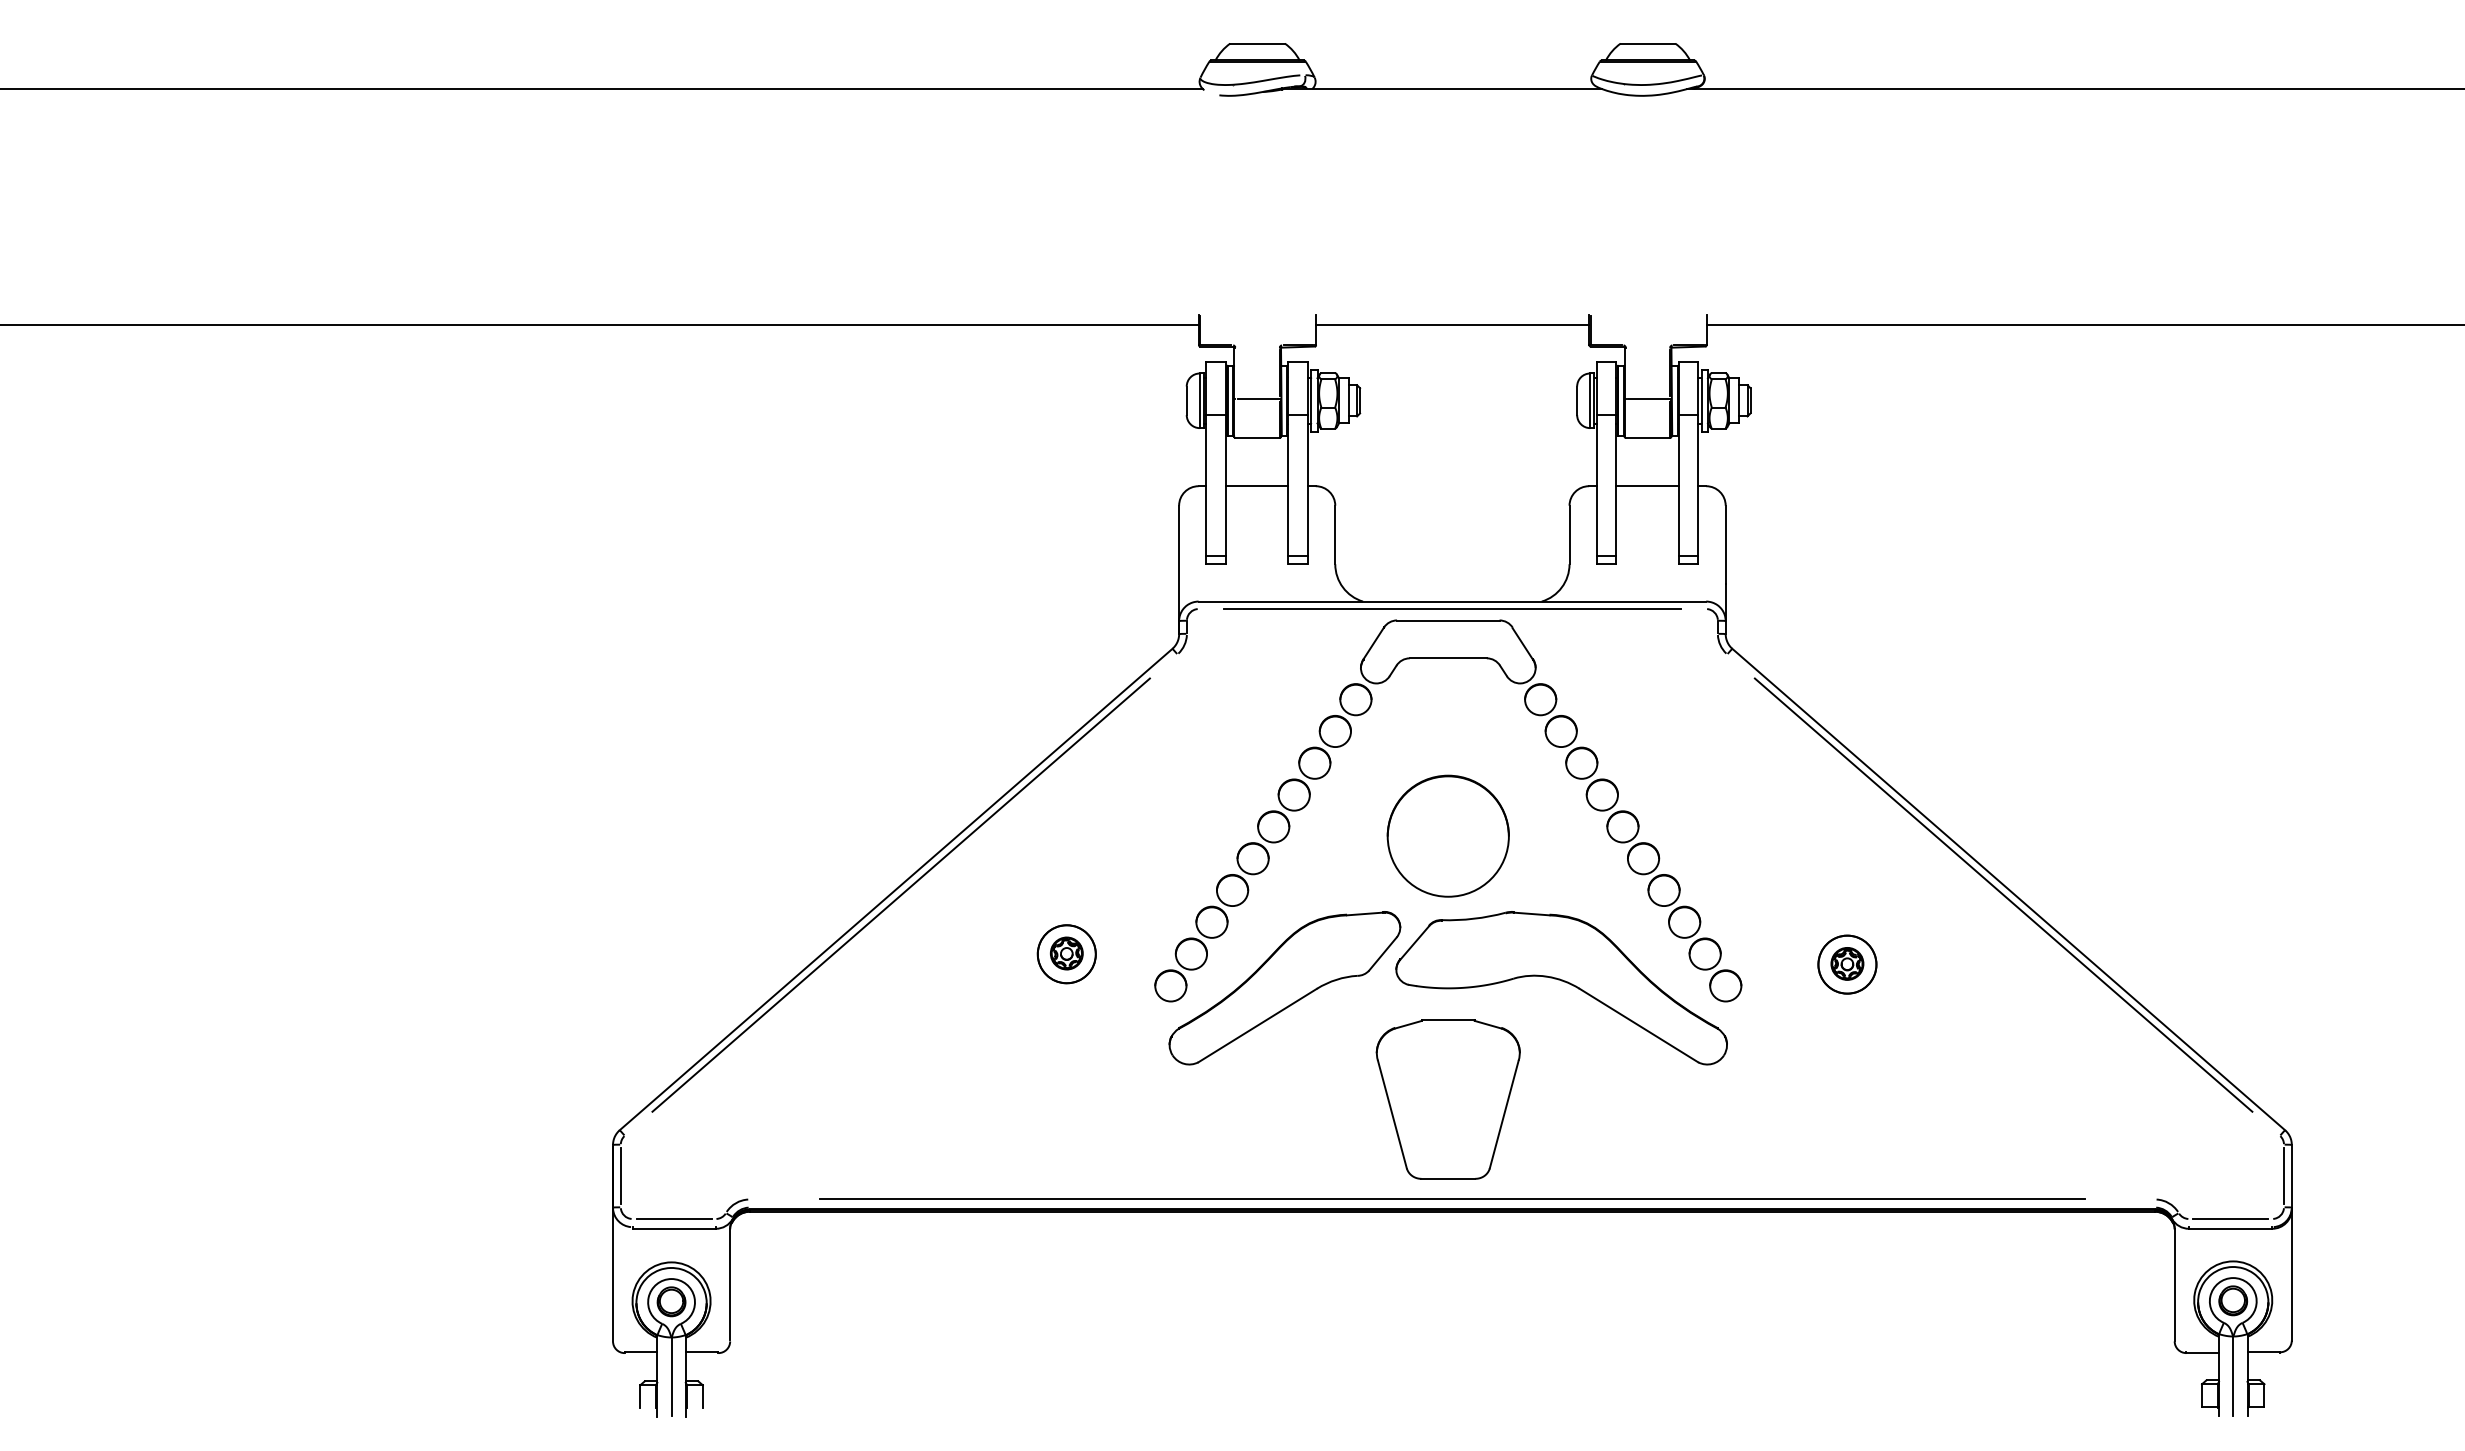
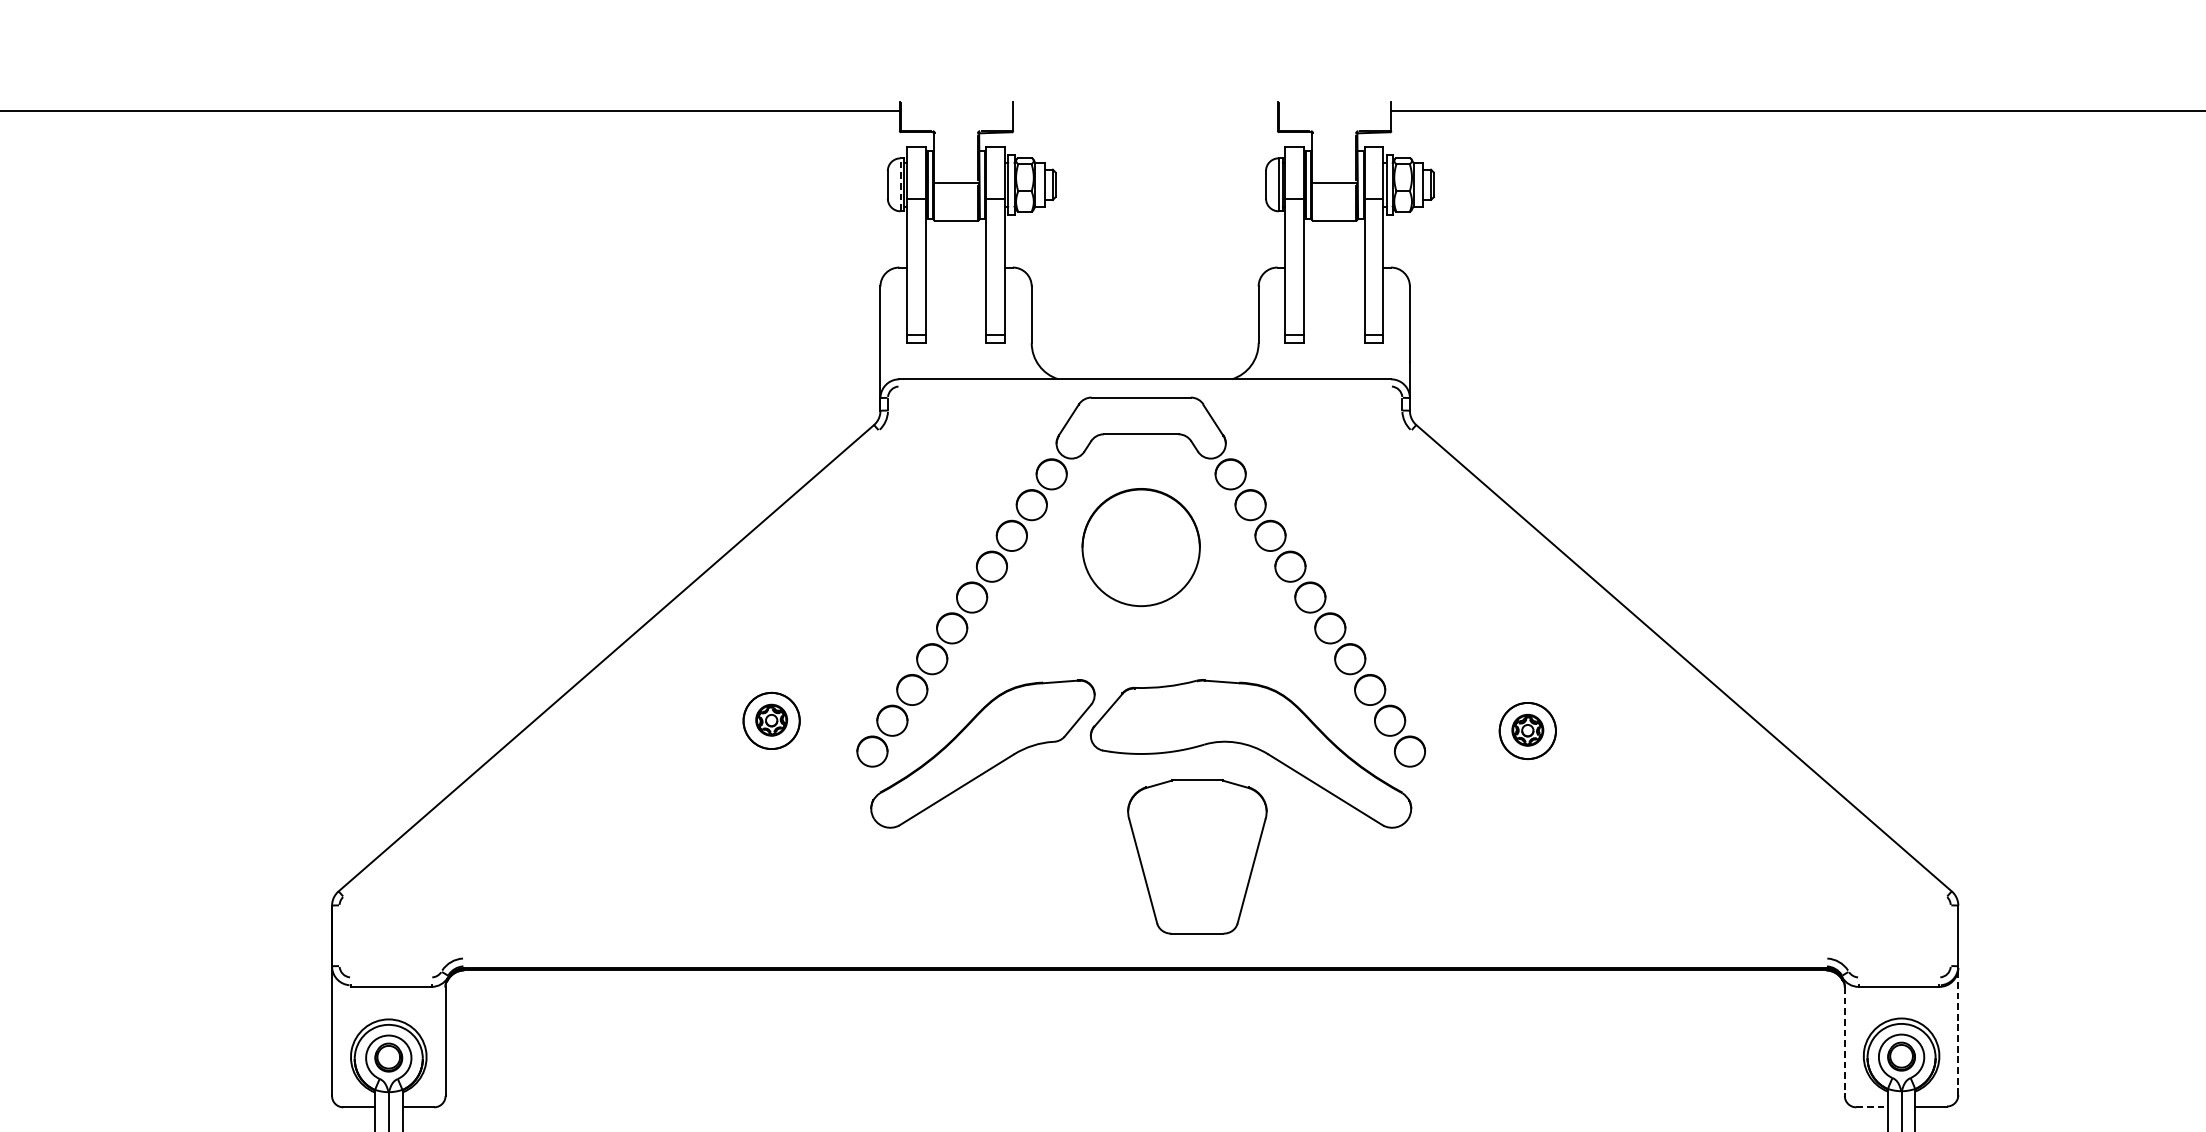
line: (1452, 324) -> (1145, 110), removed
line: (1199, 400) -> (900, 184), solid -> dashed
line: (1256, 486) -> (955, 267), removed
line: (1647, 486) -> (1334, 267), removed
line: (1452, 609) -> (1145, 386), removed
part: (1447, 835) -> (1140, 546), moved
line: (900, 894) -> (610, 663), removed
line: (2003, 894) -> (1679, 663), removed
part: (1447, 1099) -> (1196, 856), moved
line: (620, 1175) -> (339, 935), removed
line: (2284, 1175) -> (1951, 935), removed
line: (1451, 1199) -> (1144, 958), removed
line: (673, 1219) -> (390, 977), removed
line: (2230, 1219) -> (1898, 977), removed
line: (2291, 1275) -> (1958, 1032), solid -> dashed
line: (2174, 1284) -> (1844, 1040), solid -> dashed
line: (2203, 1353) -> (1872, 1107), solid -> dashed

